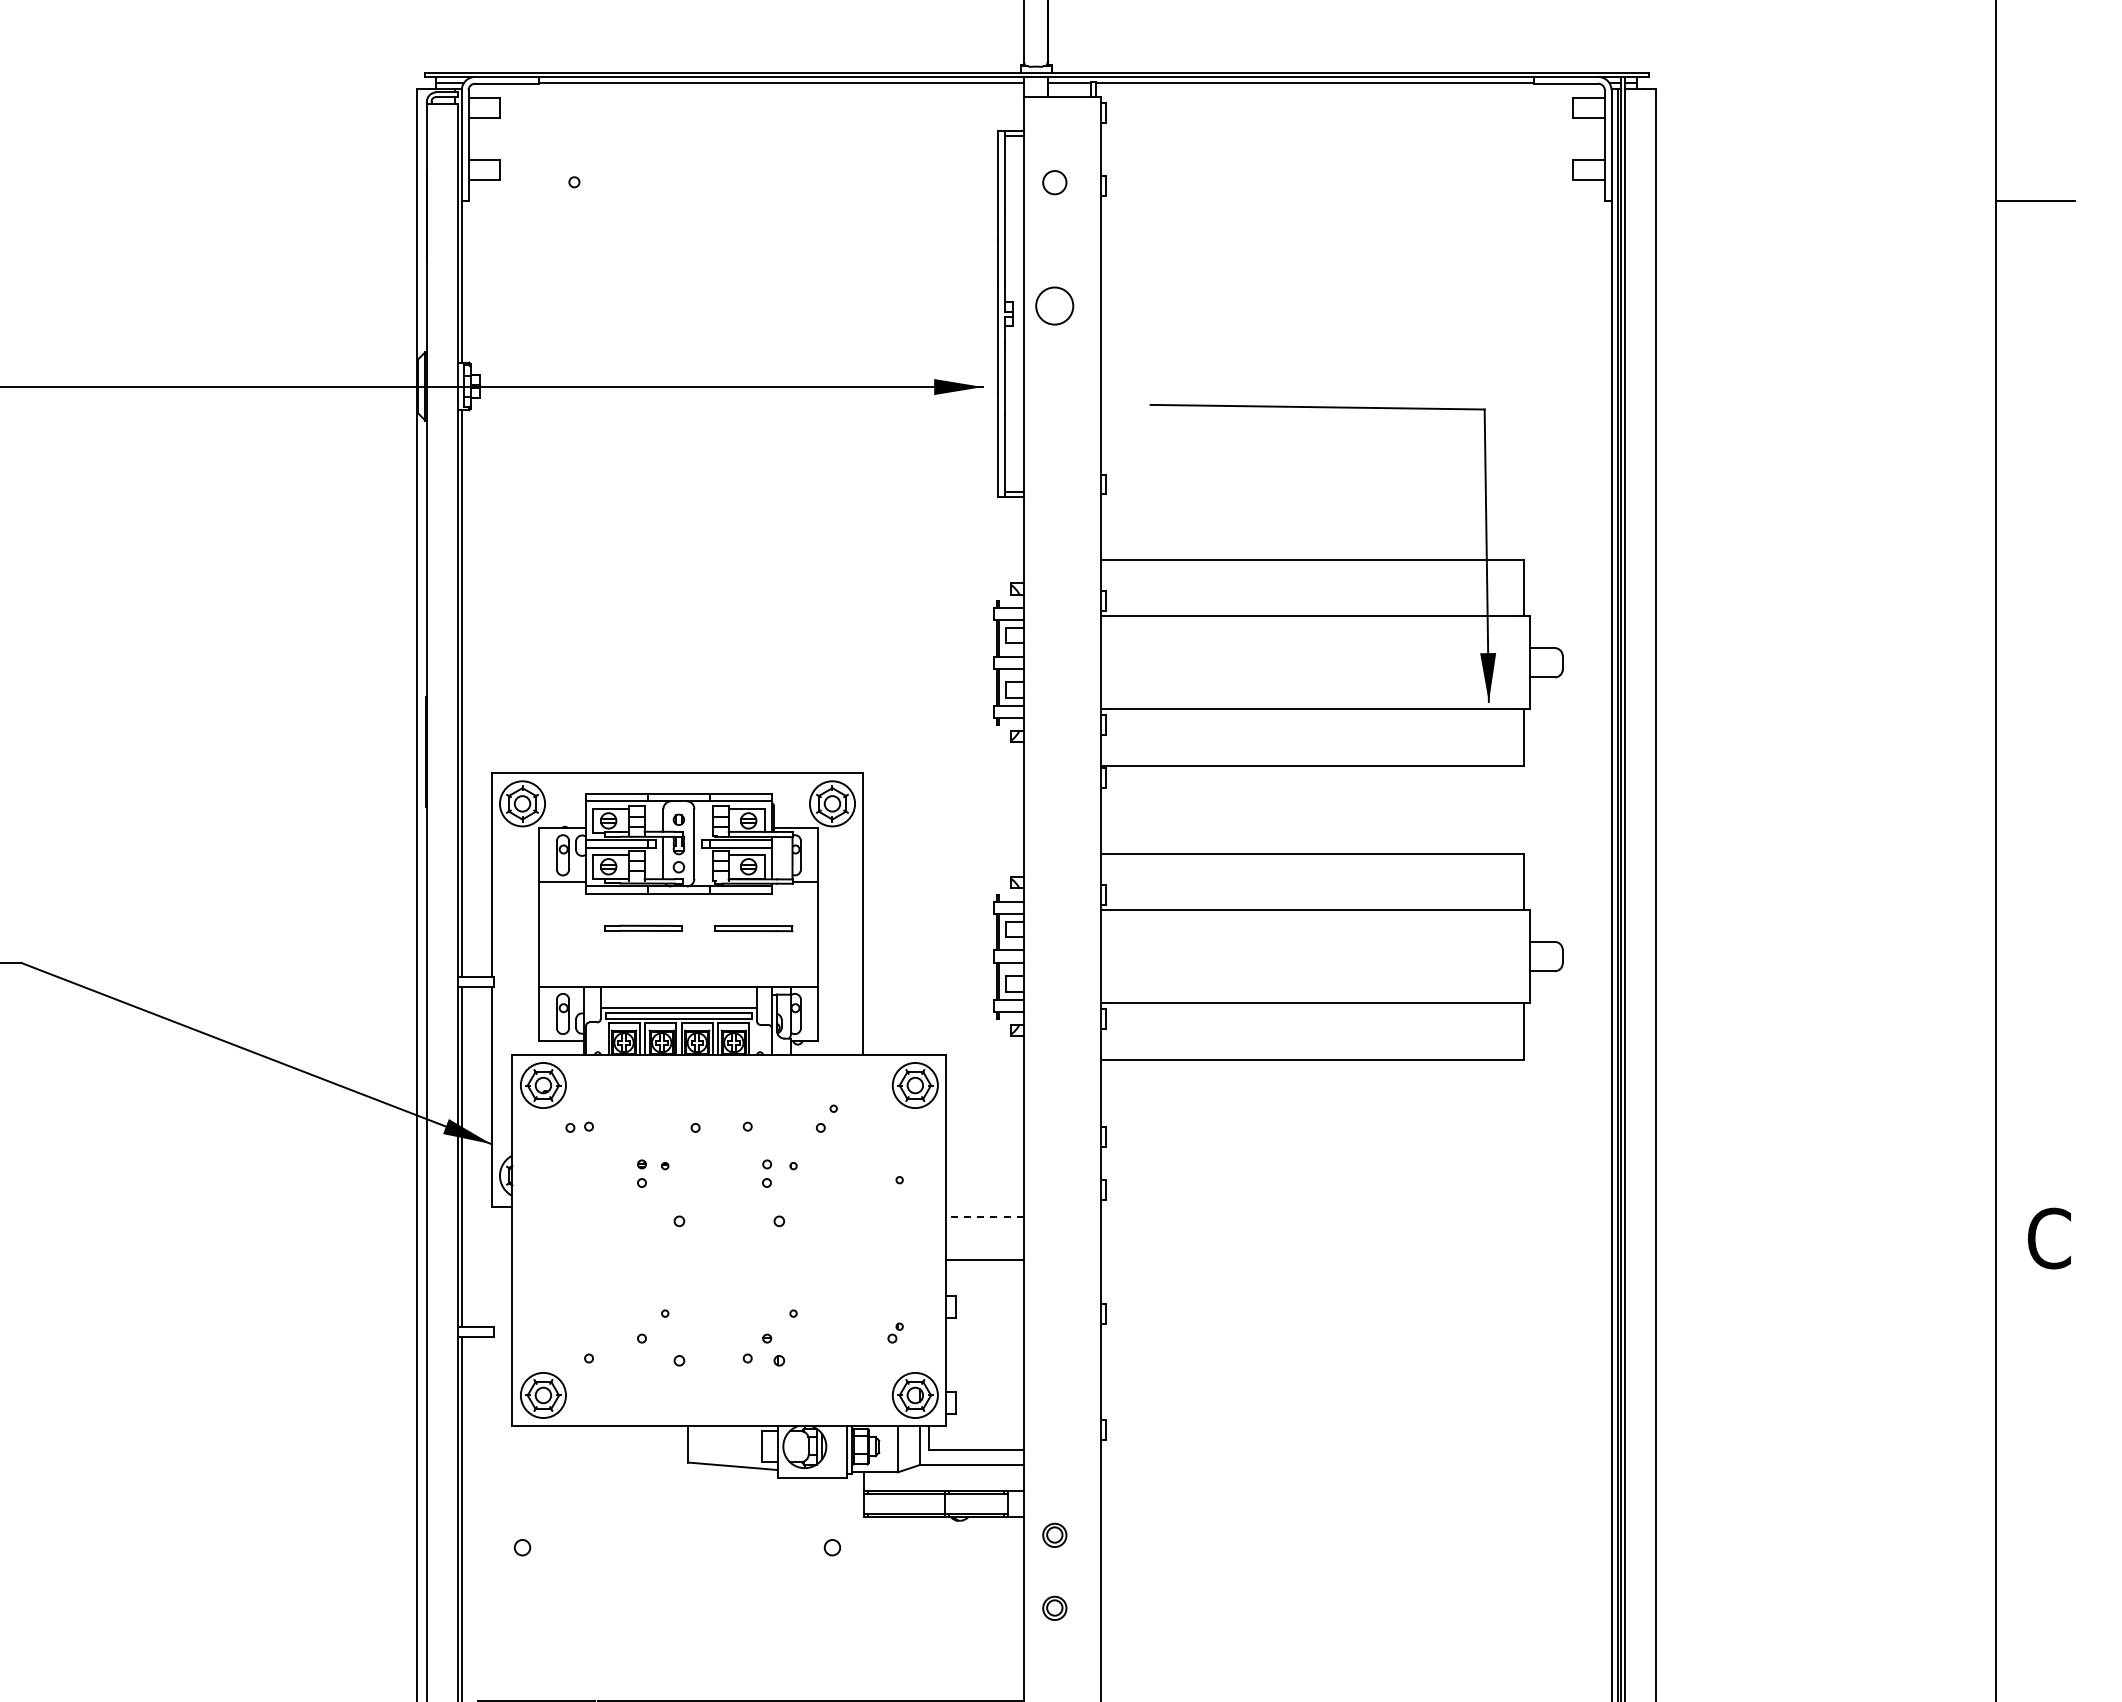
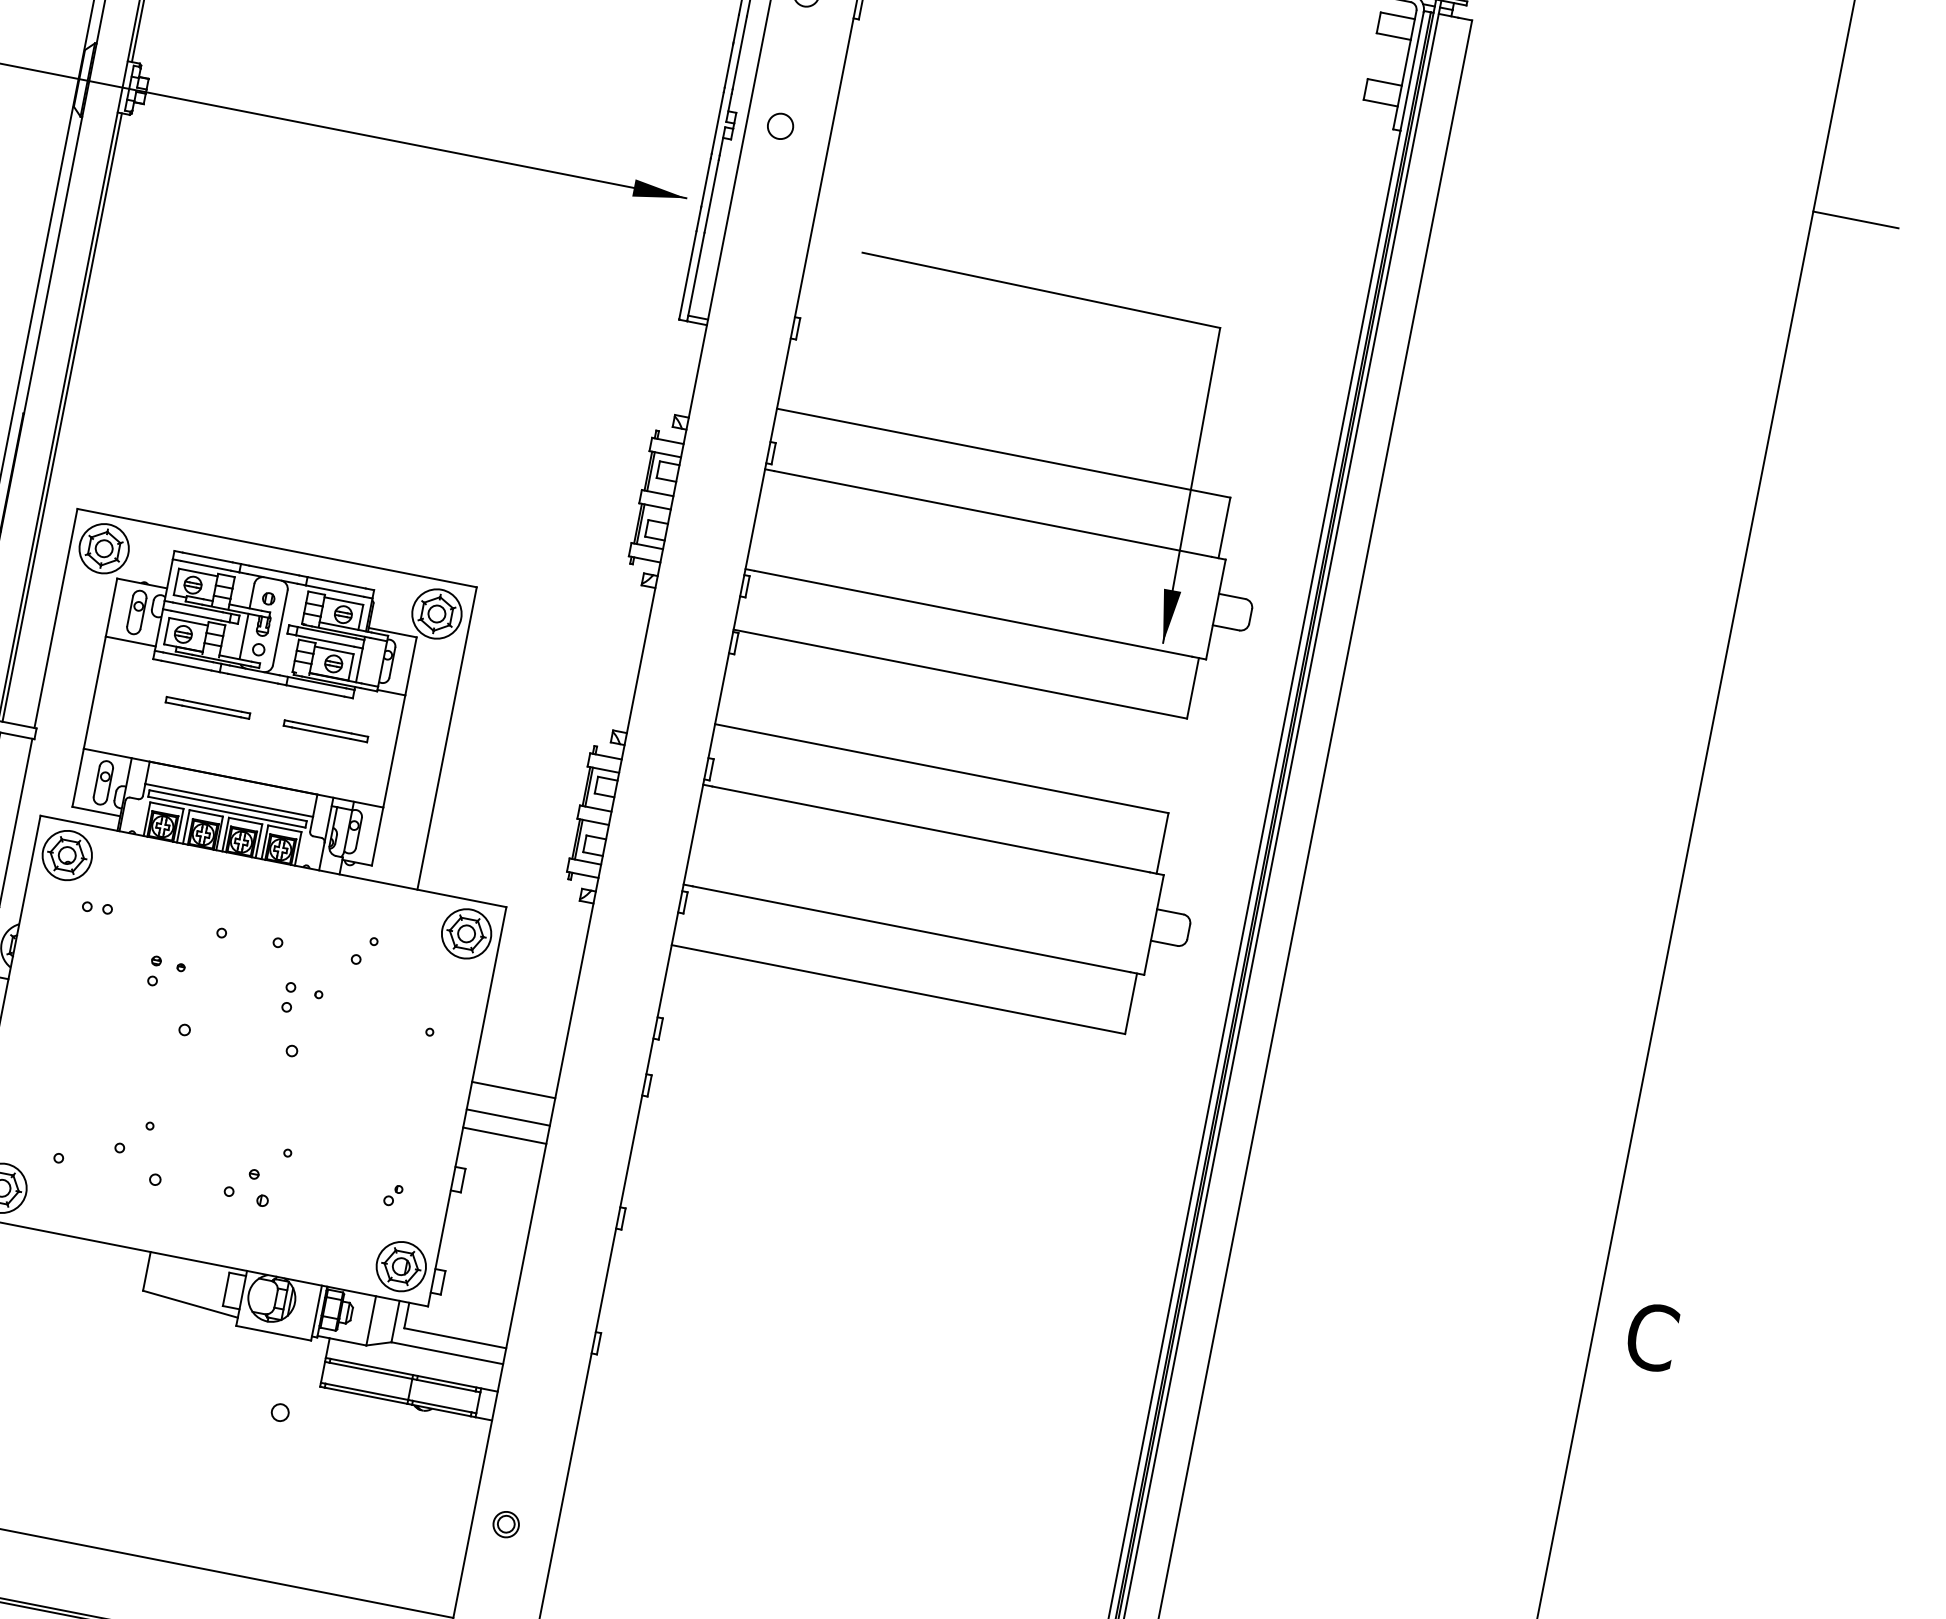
circle: (1054, 305) -> (780, 125), size x0.62
line: (985, 1217) -> (514, 1090), dashed -> solid
line: (984, 1242) -> (507, 1116), added
part: (1054, 1534) -> (521, 1445), removed

